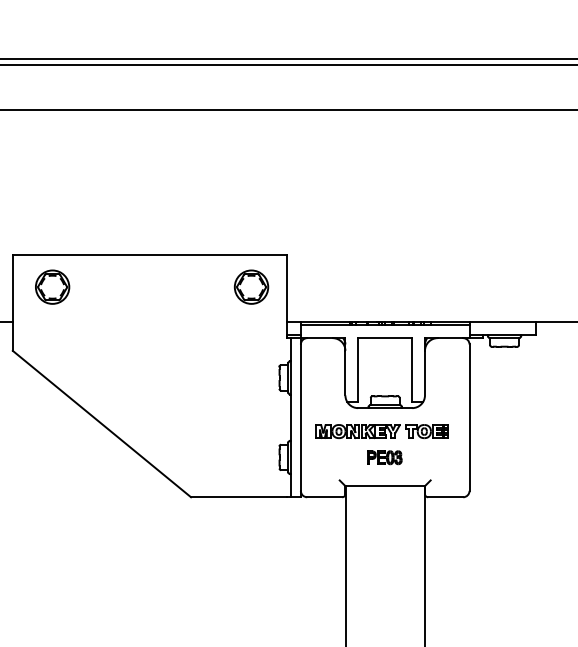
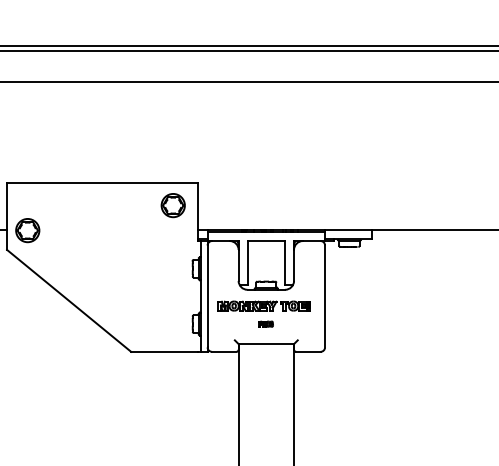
part: (52, 287) -> (27, 230), moved
part: (383, 456) -> (265, 323), size x0.6

